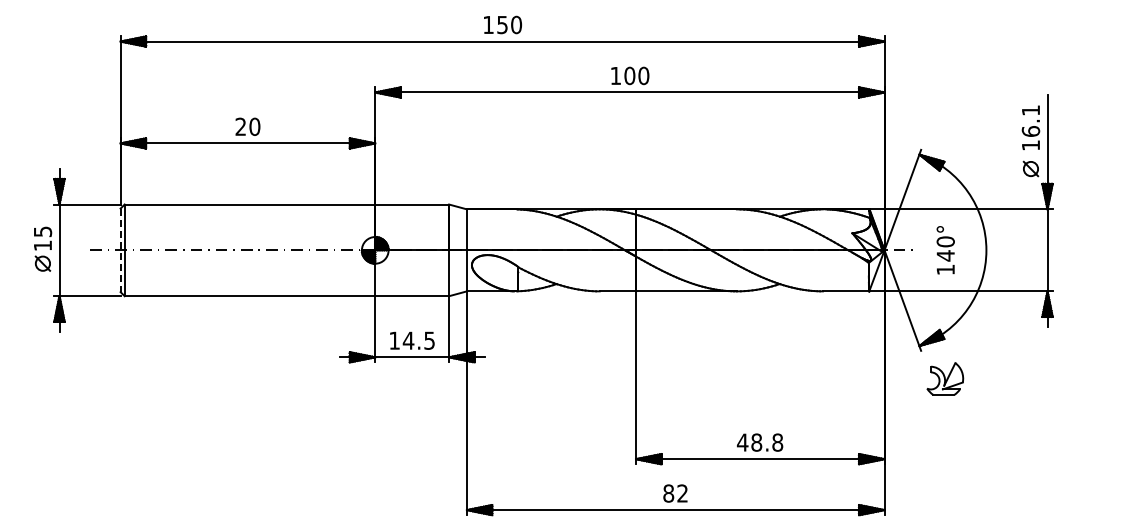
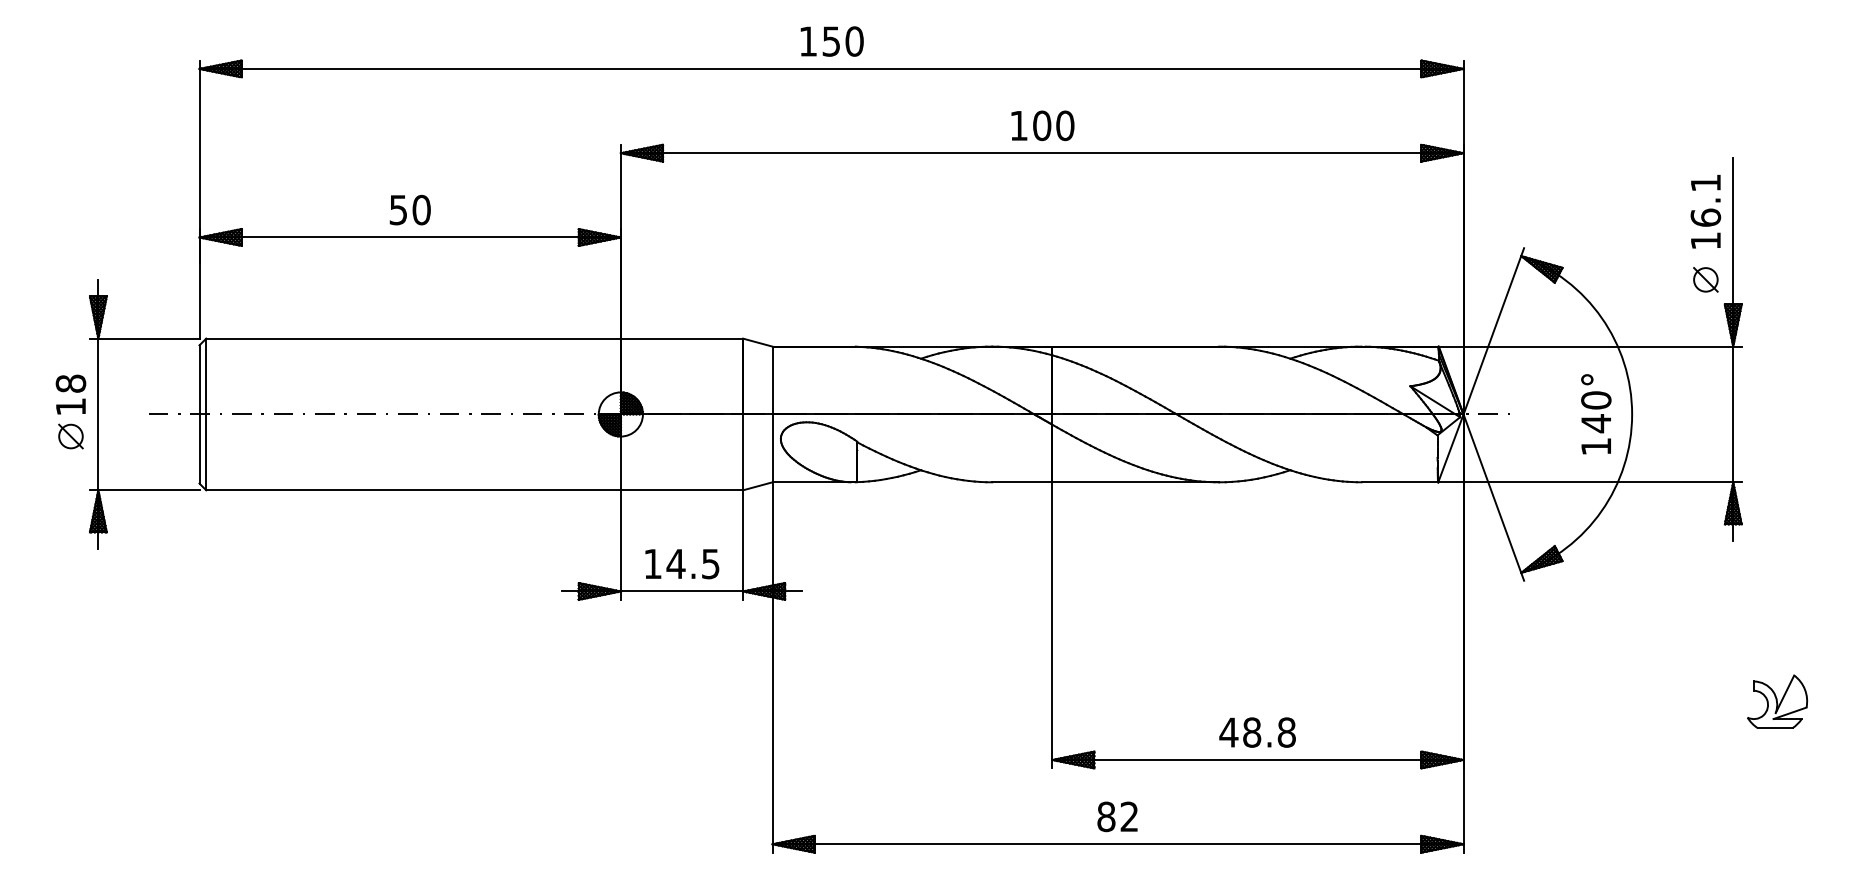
text: (240, 126) -> (397, 209), 20 -> 50
text: (42, 231) -> (70, 383), 15 -> 18
line: (120, 250) -> (199, 414), dashed -> solid
text: (945, 250) -> (1595, 414), moved
part: (945, 378) -> (1777, 700), moved

